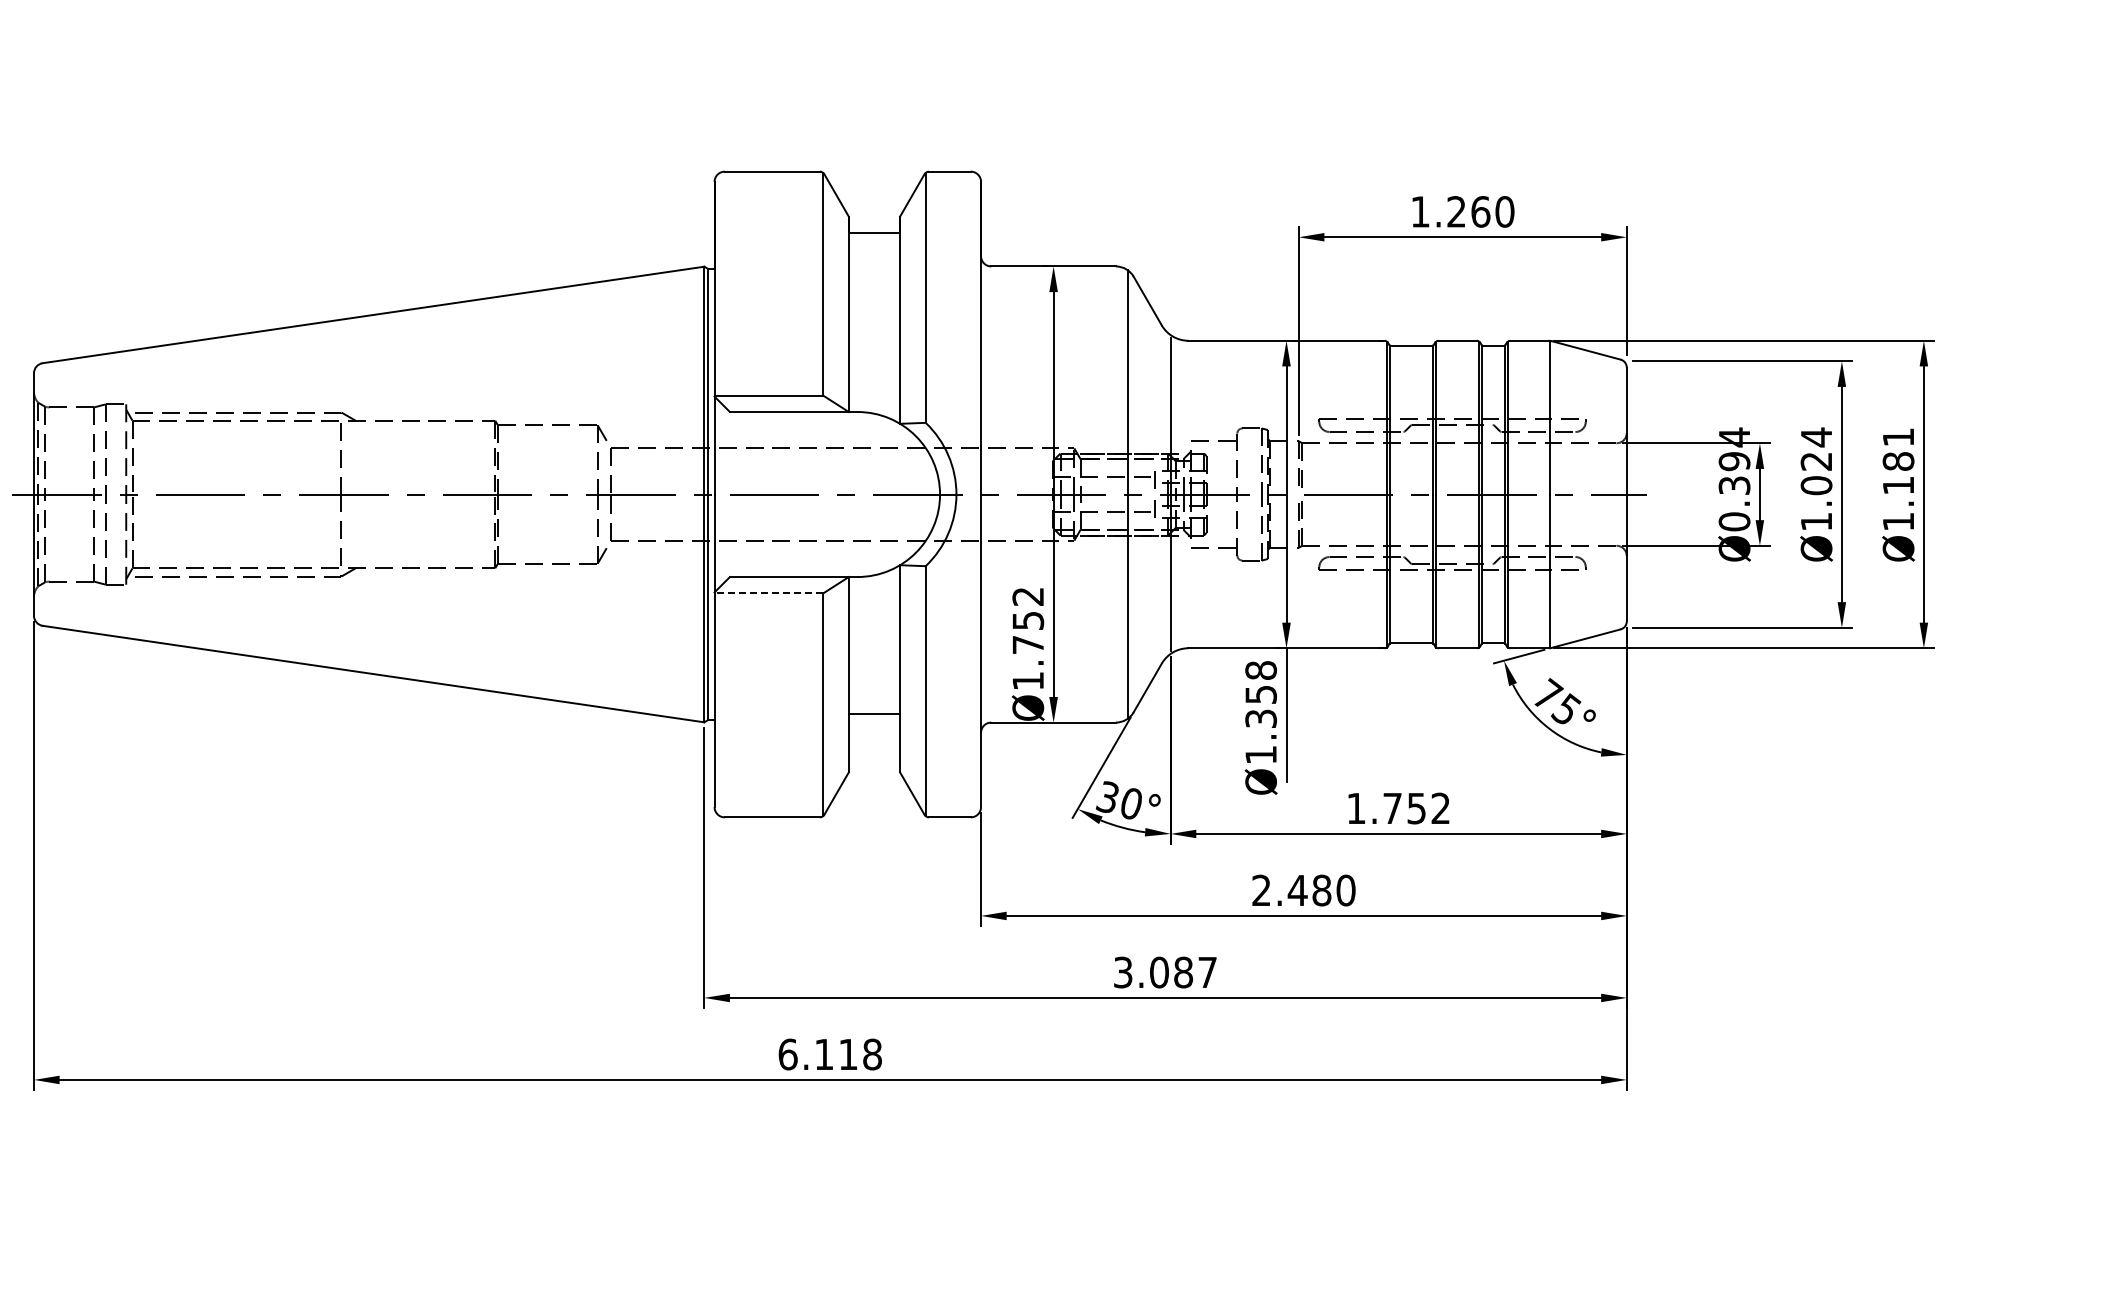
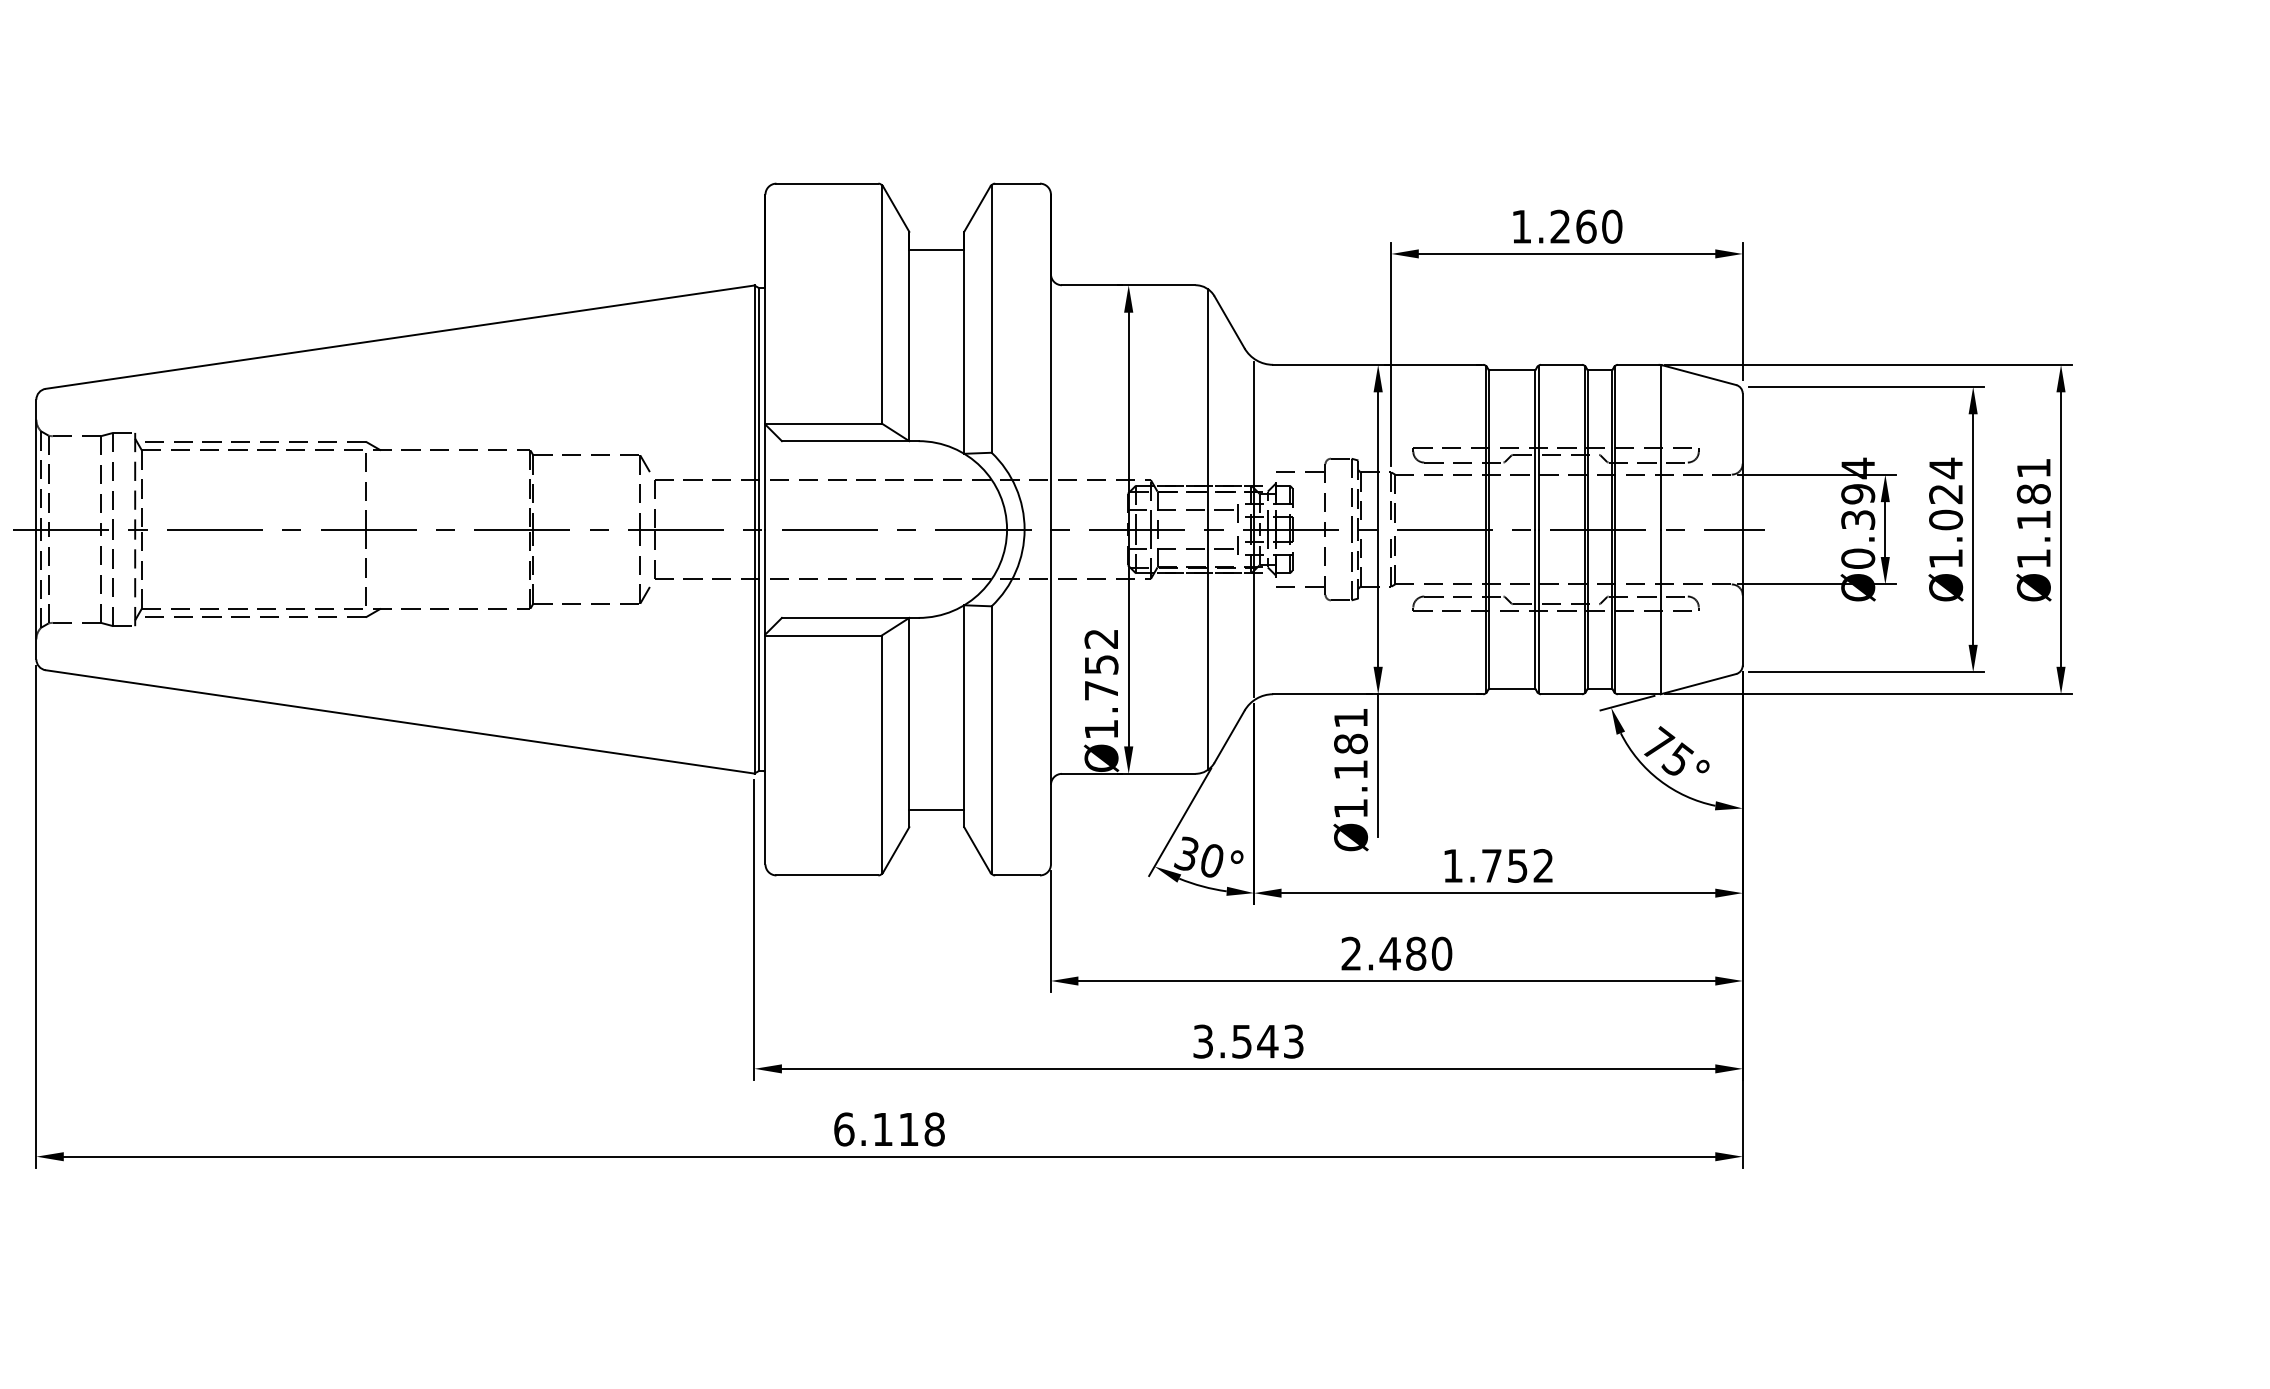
line: (768, 593) -> (823, 635), dashed -> solid
text: (1260, 694) -> (1350, 743), Ø1.358 -> Ø1.181
line: (874, 713) -> (936, 809), moved
text: (1183, 972) -> (1267, 1041), 3.087 -> 3.543

